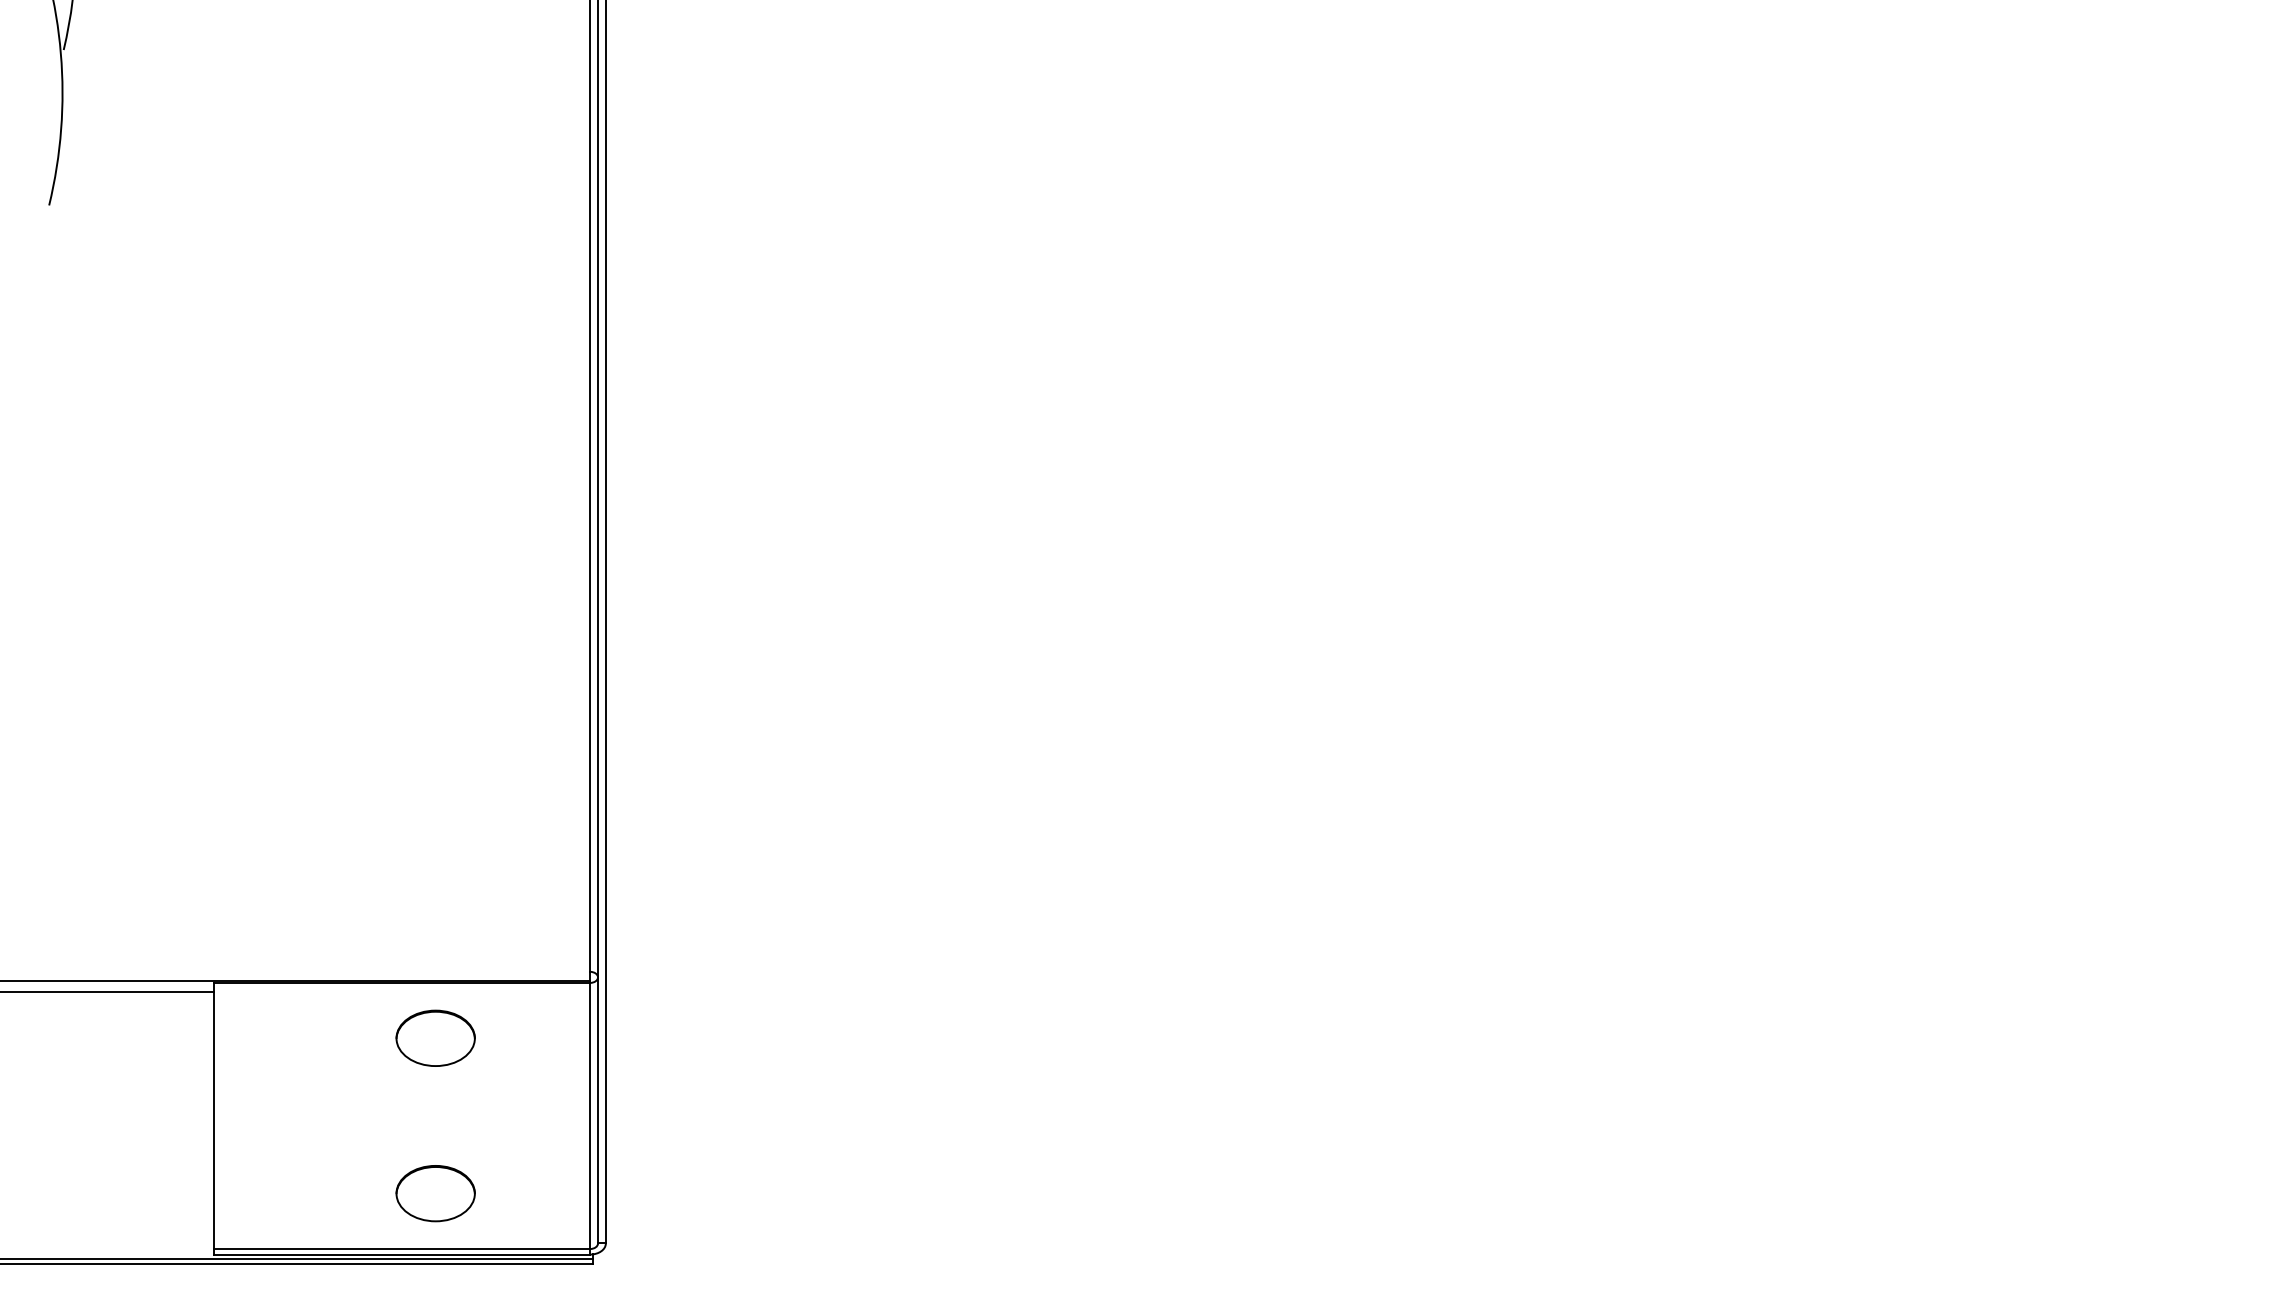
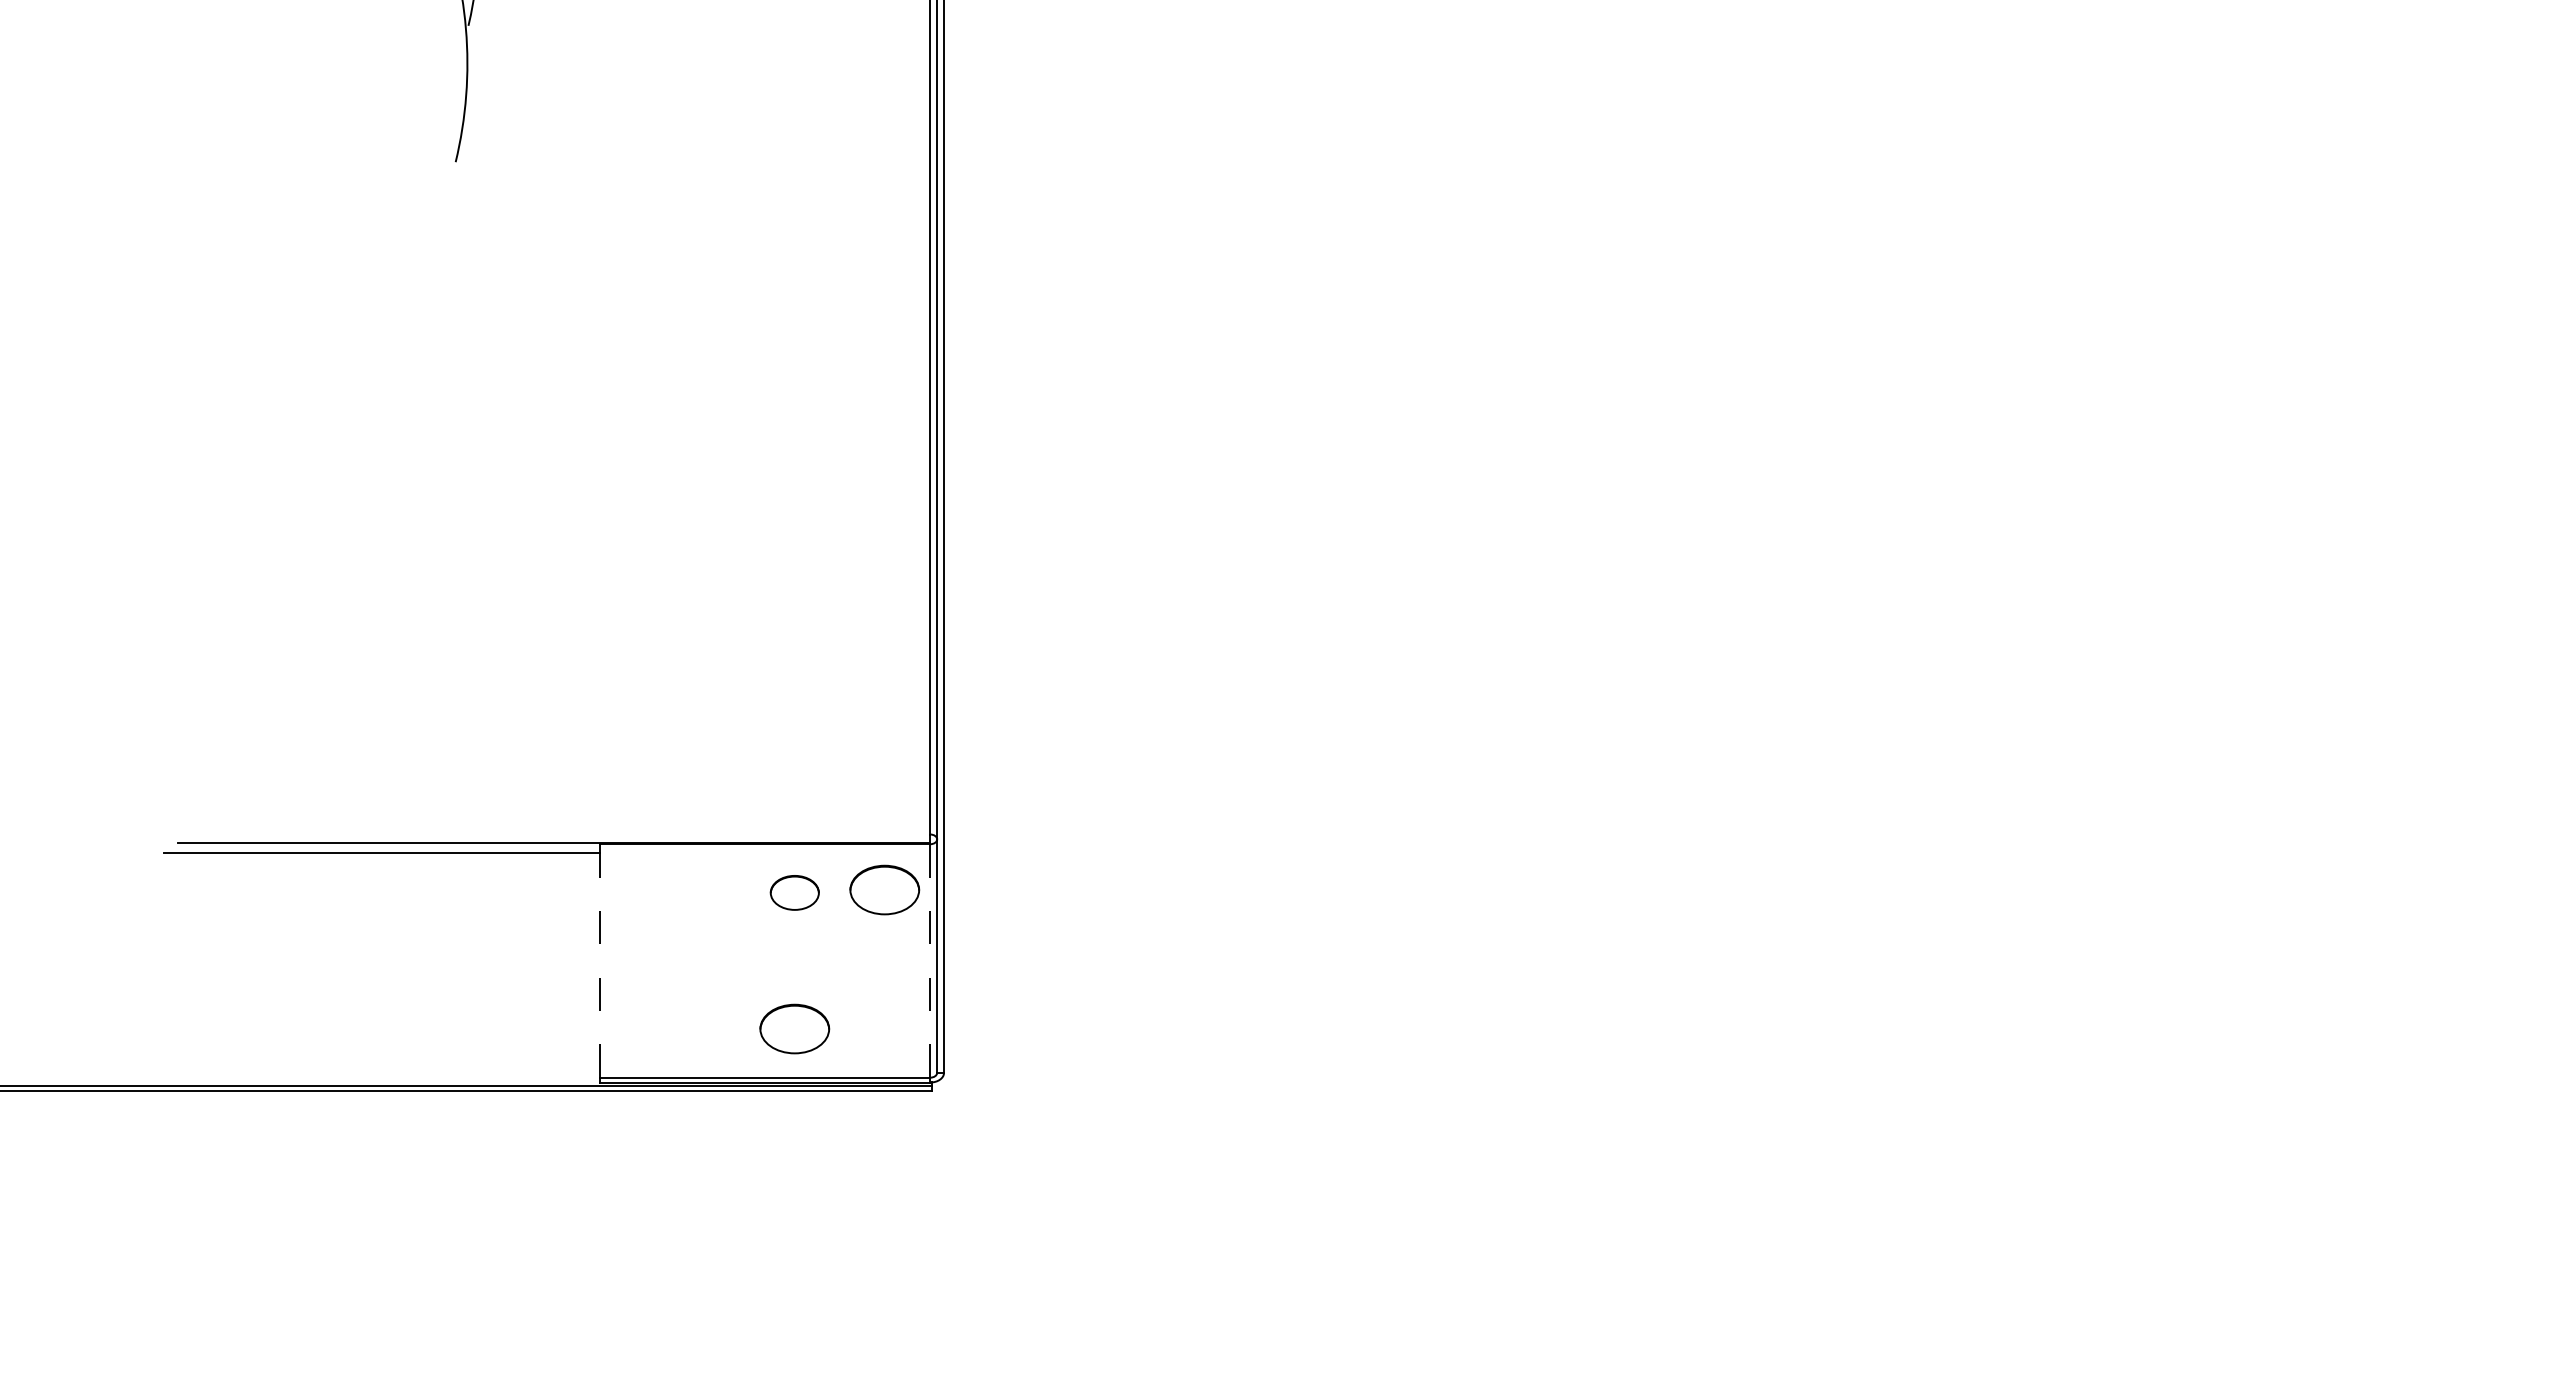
part: (537, 1034) -> (884, 889), added
part: (435, 1037) -> (794, 892), size x0.7
line: (214, 1115) -> (600, 960), solid -> dashed
line: (590, 1115) -> (930, 960), solid -> dashed

